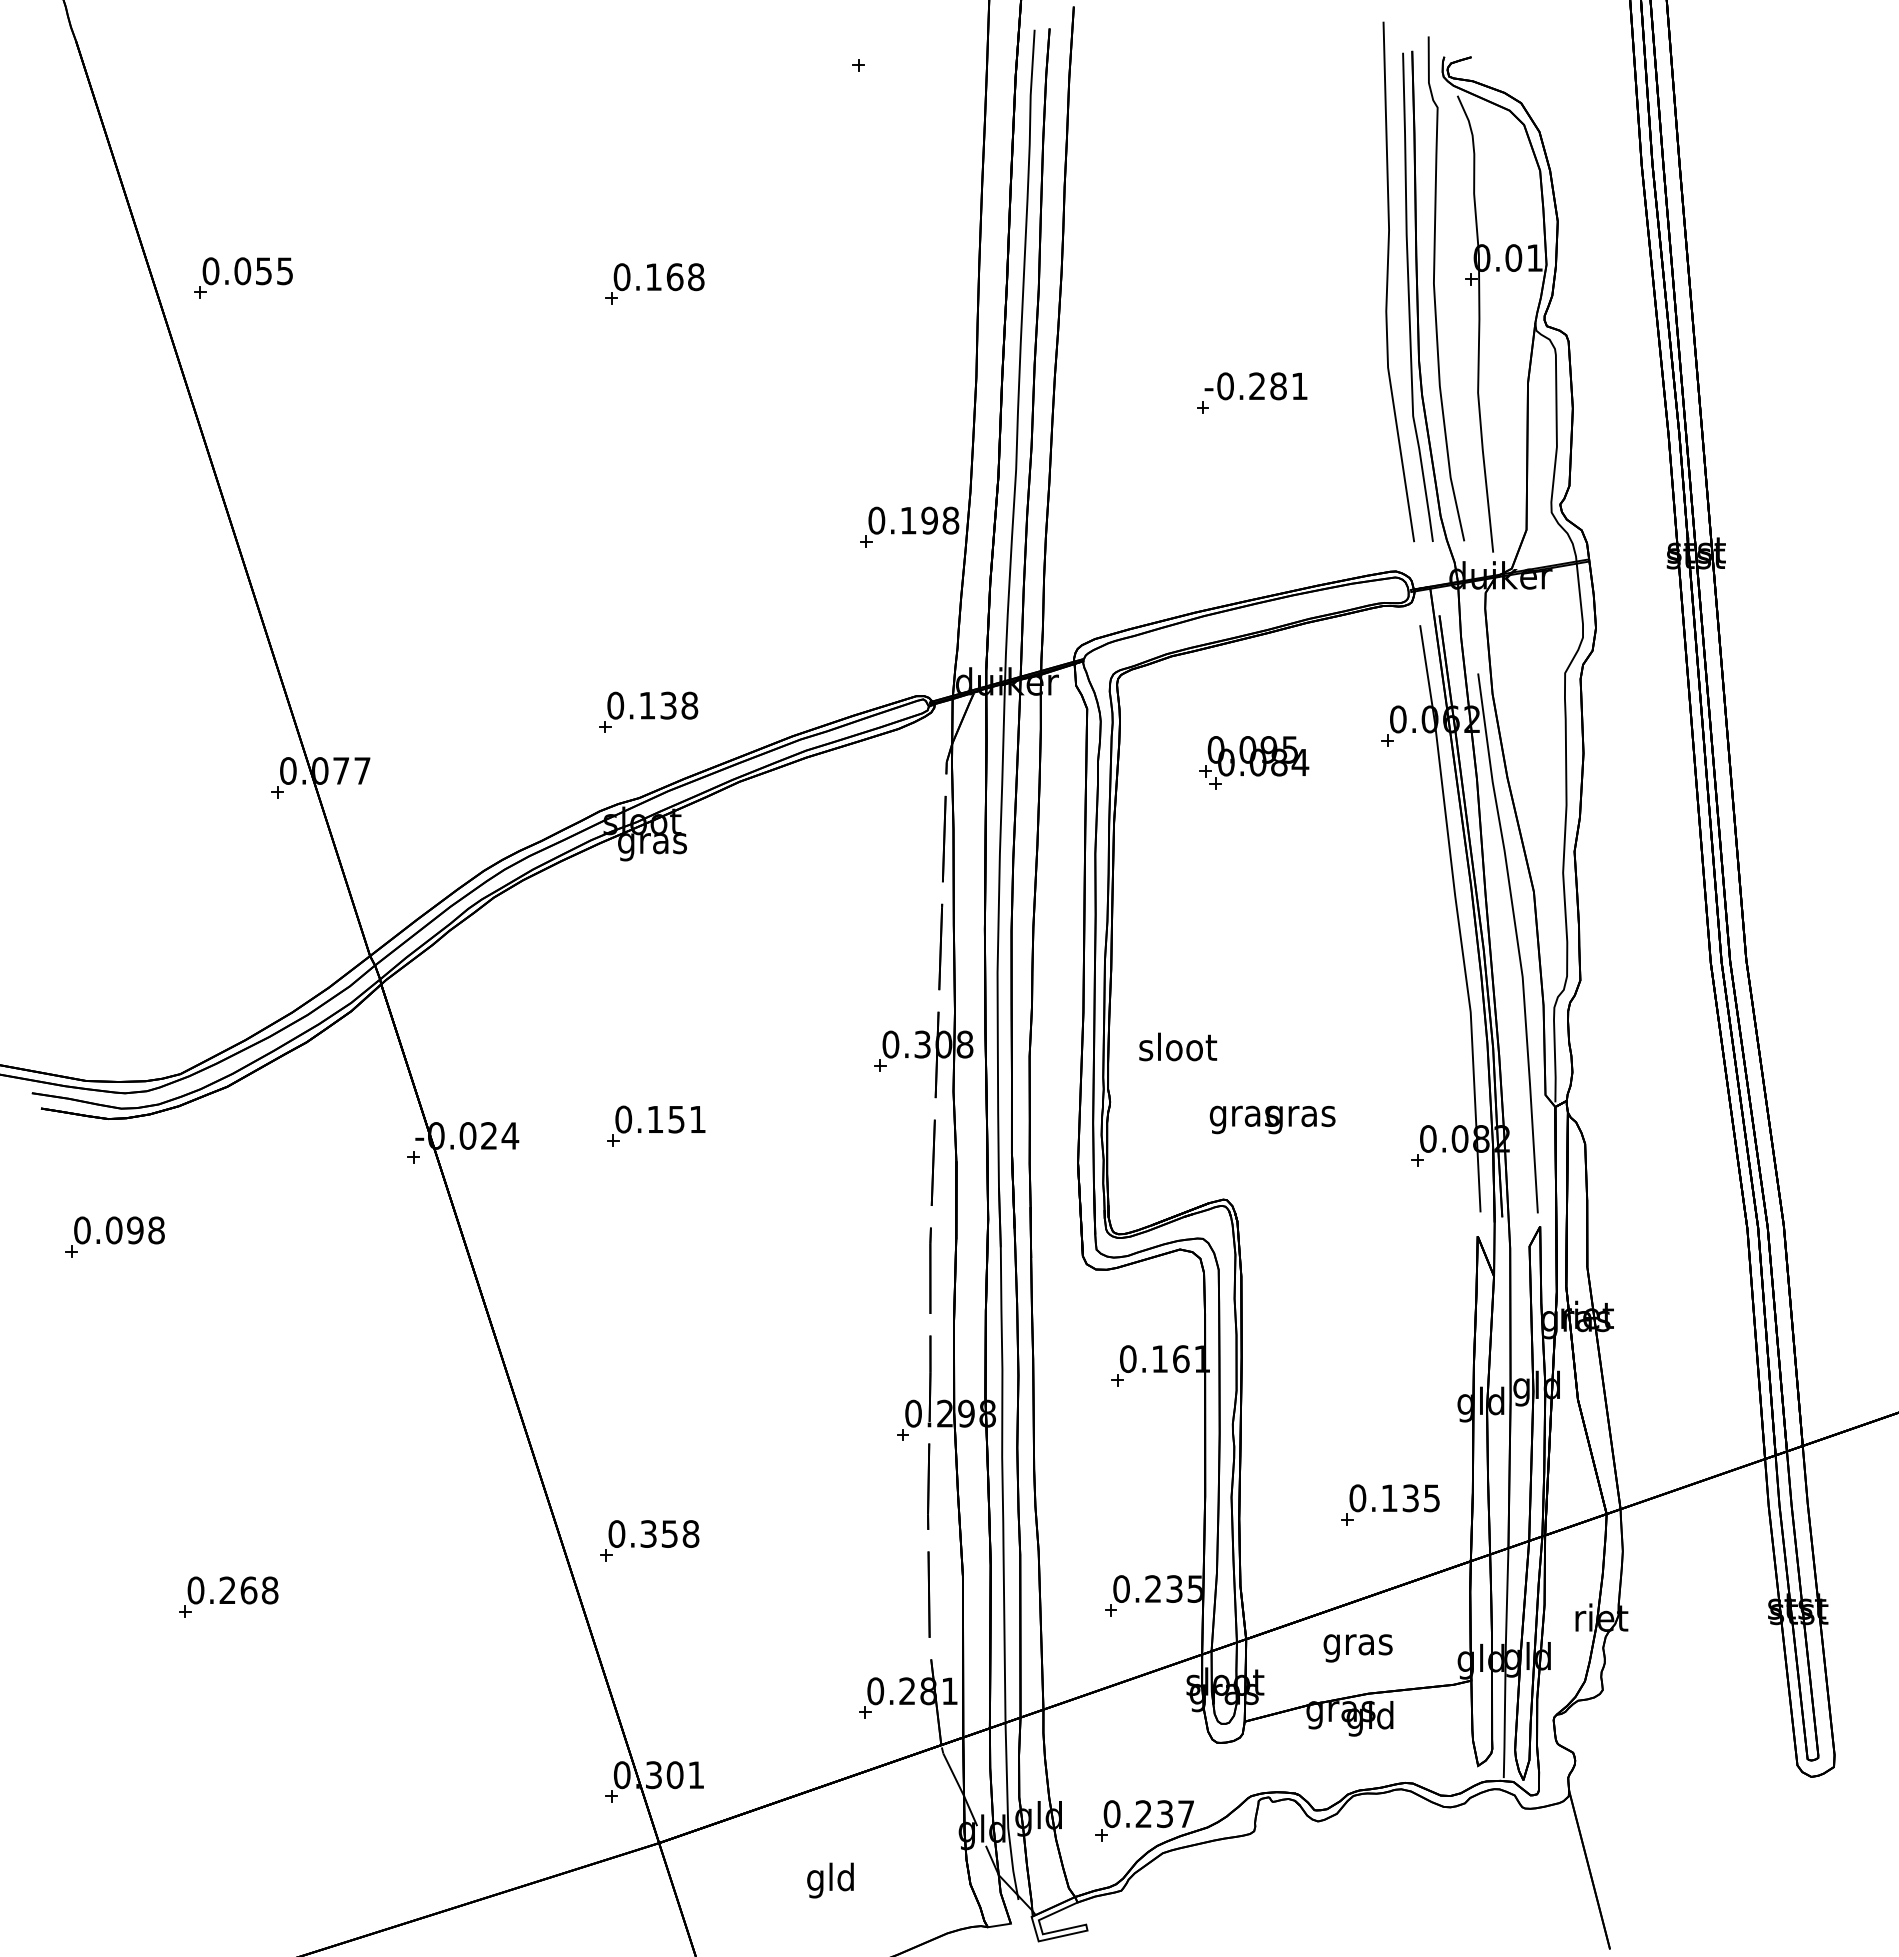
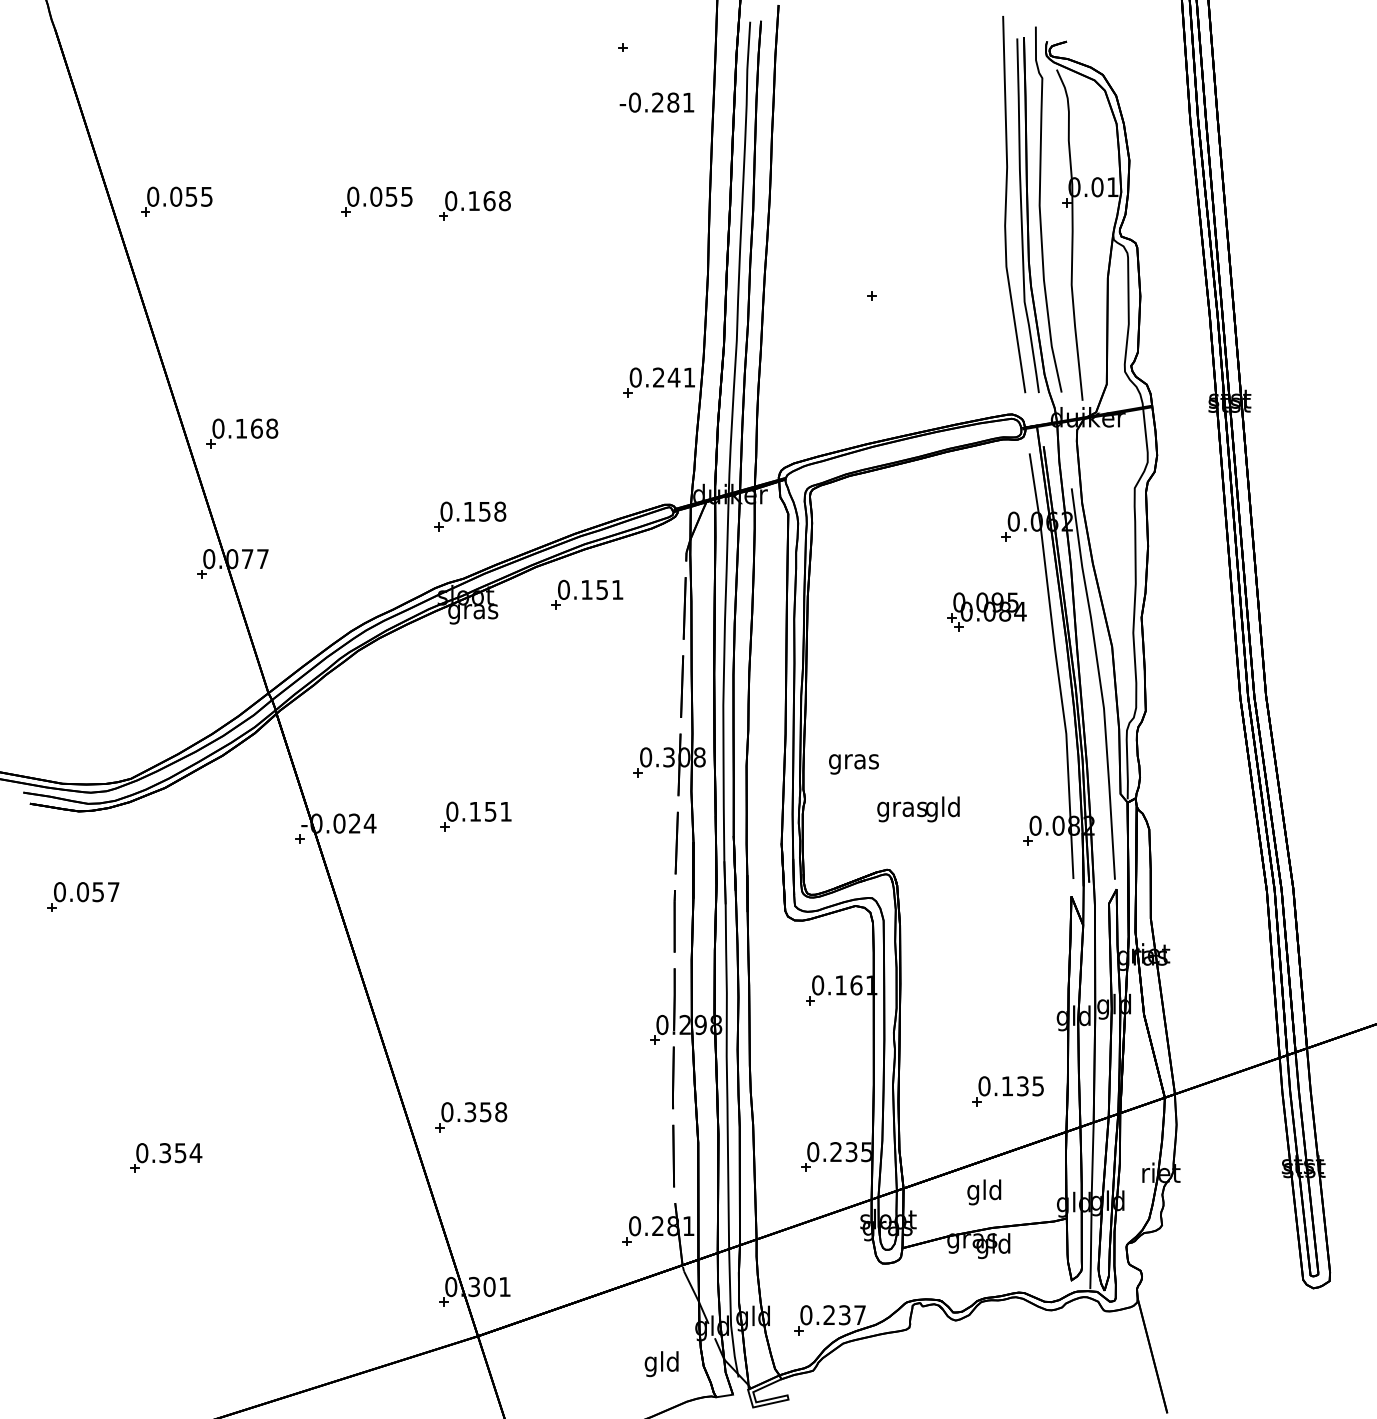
part: (519, 277) -> (376, 201), added
text: (1255, 386) -> (656, 102), moved
text: (929, 520) -> (674, 377), 0.198 -> 0.241
part: (333, 597) -> (241, 433), added
text: (668, 705) -> (484, 511), 0.138 -> 0.158
part: (1254, 762) -> (987, 611), moved
part: (810, 819) -> (587, 594), added
text: (1178, 1050) -> (854, 761), sloot -> gras
text: (1300, 1116) -> (942, 809), gras -> gld
text: (145, 1230) -> (105, 892), 0.098 -> 0.057
text: (248, 1590) -> (180, 1153), 0.268 -> 0.354
text: (1357, 1644) -> (984, 1192), gras -> gld
text: (830, 1880) -> (661, 1364), moved

